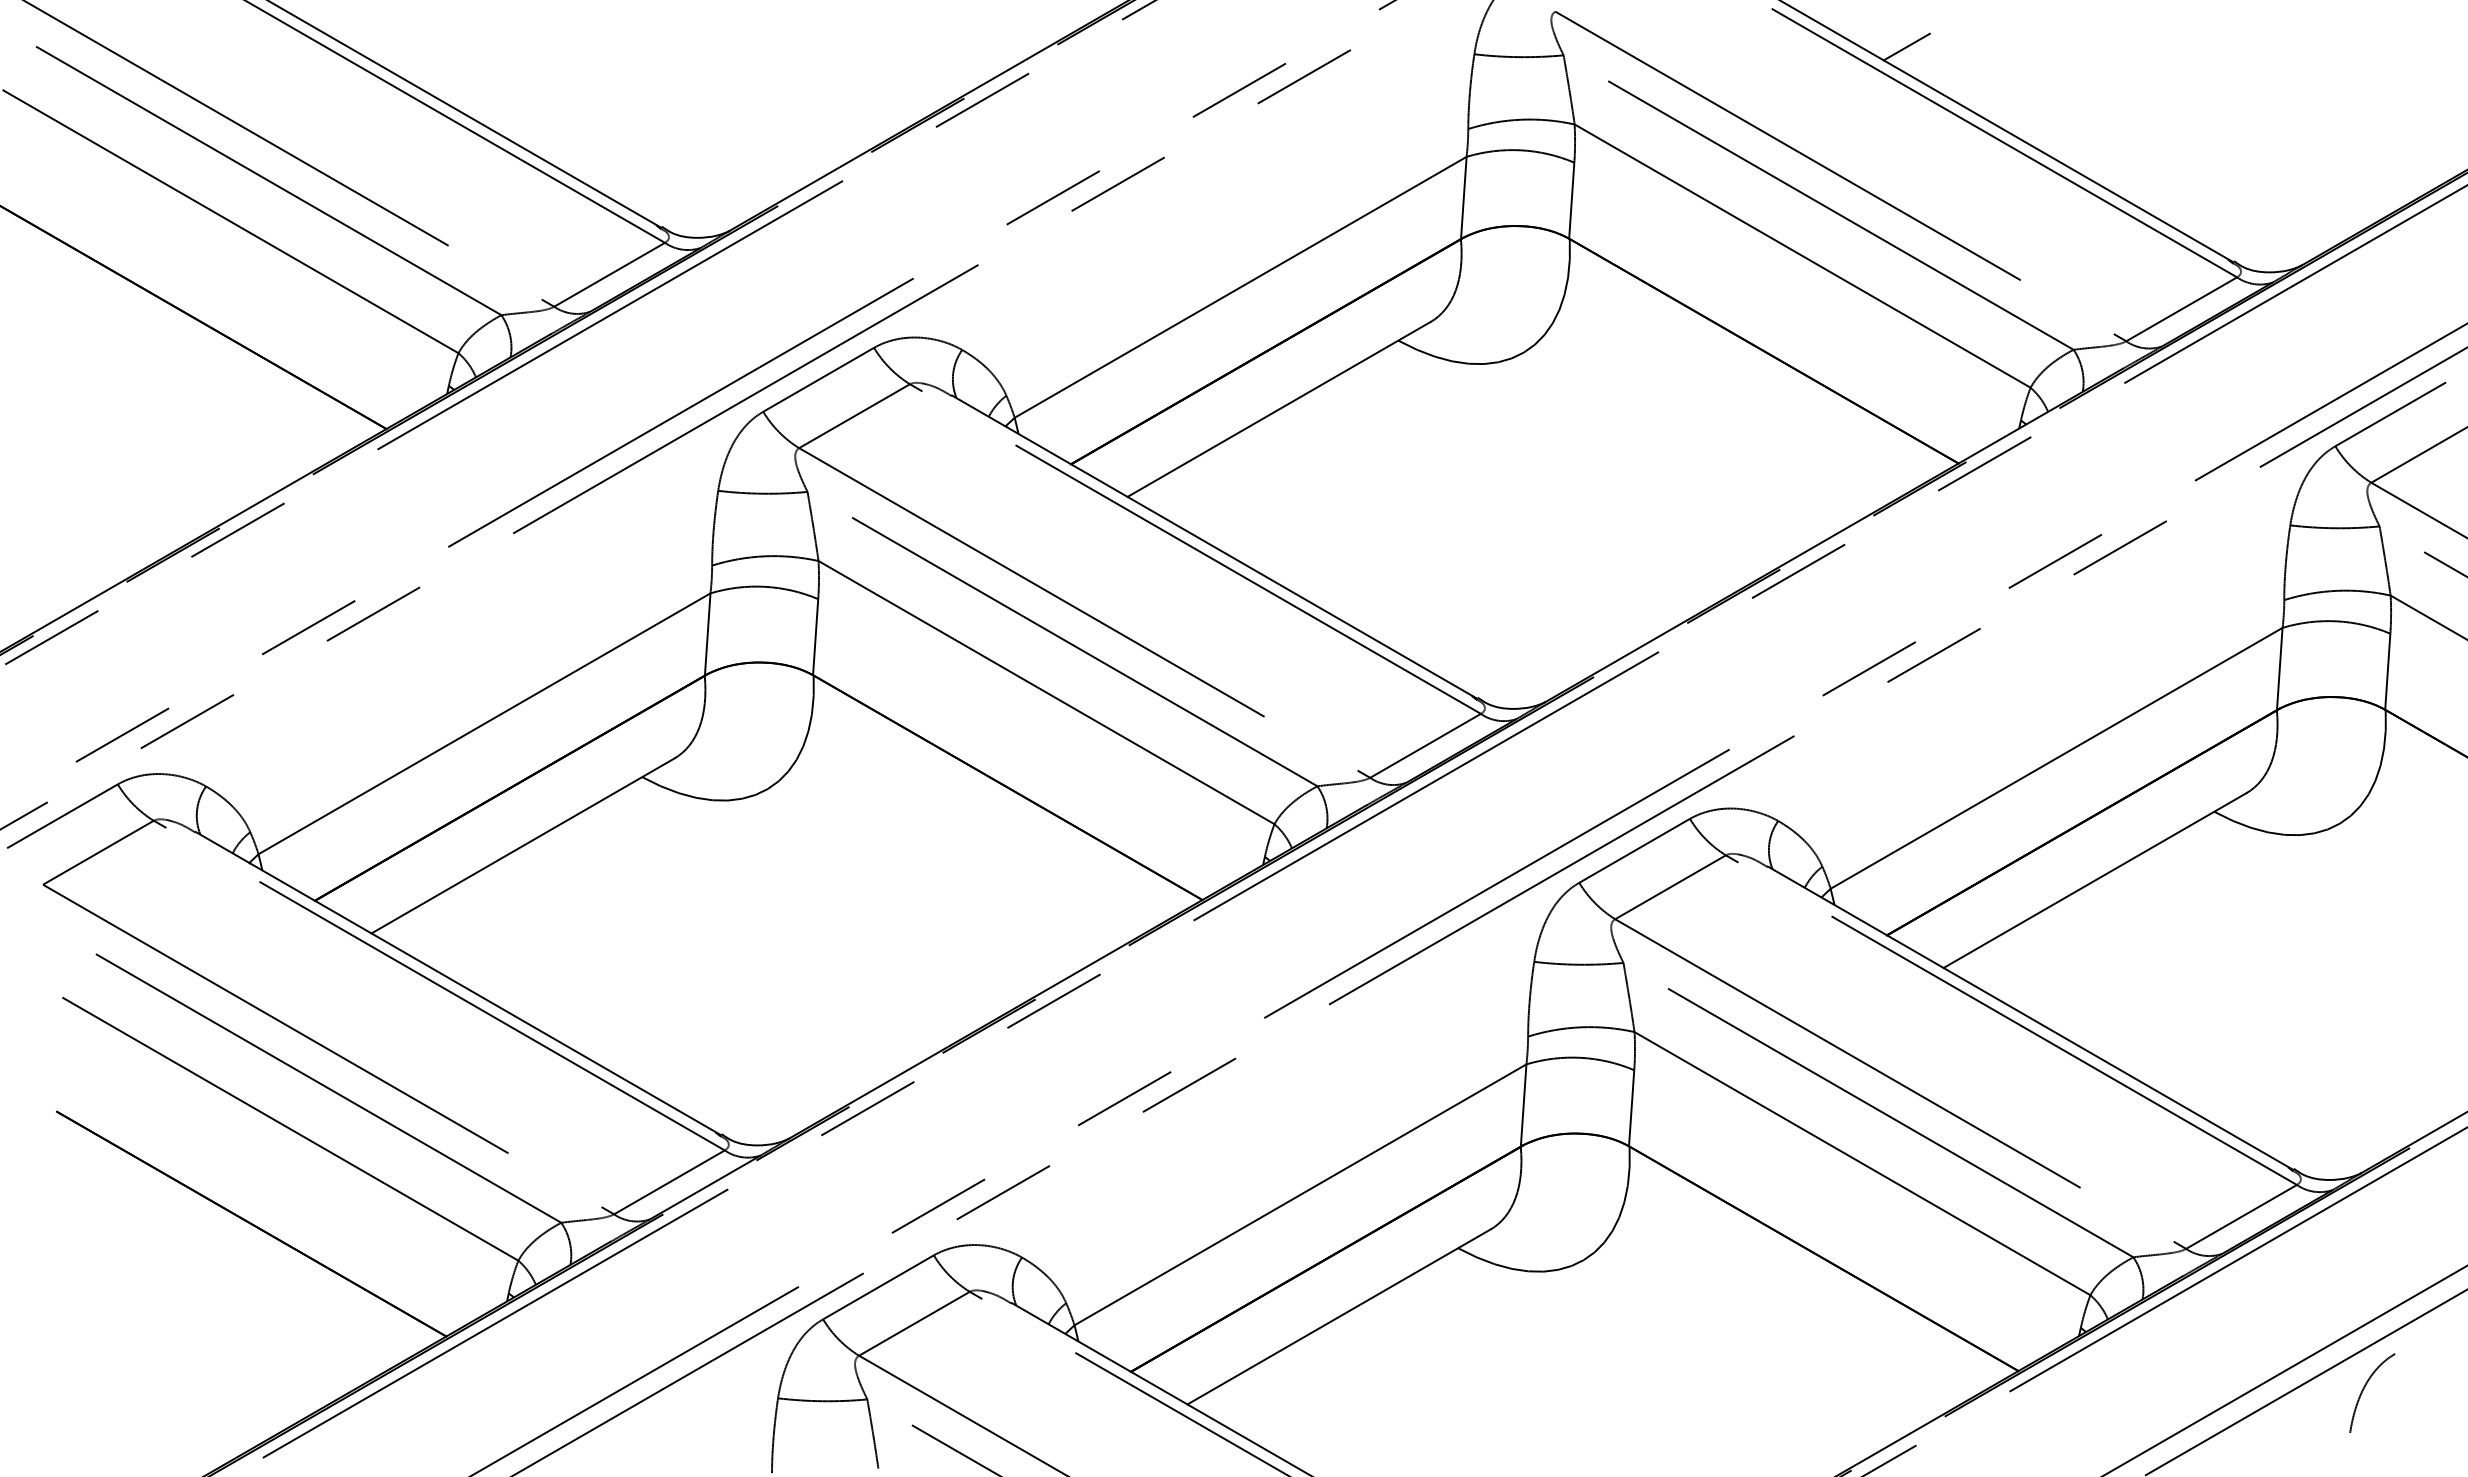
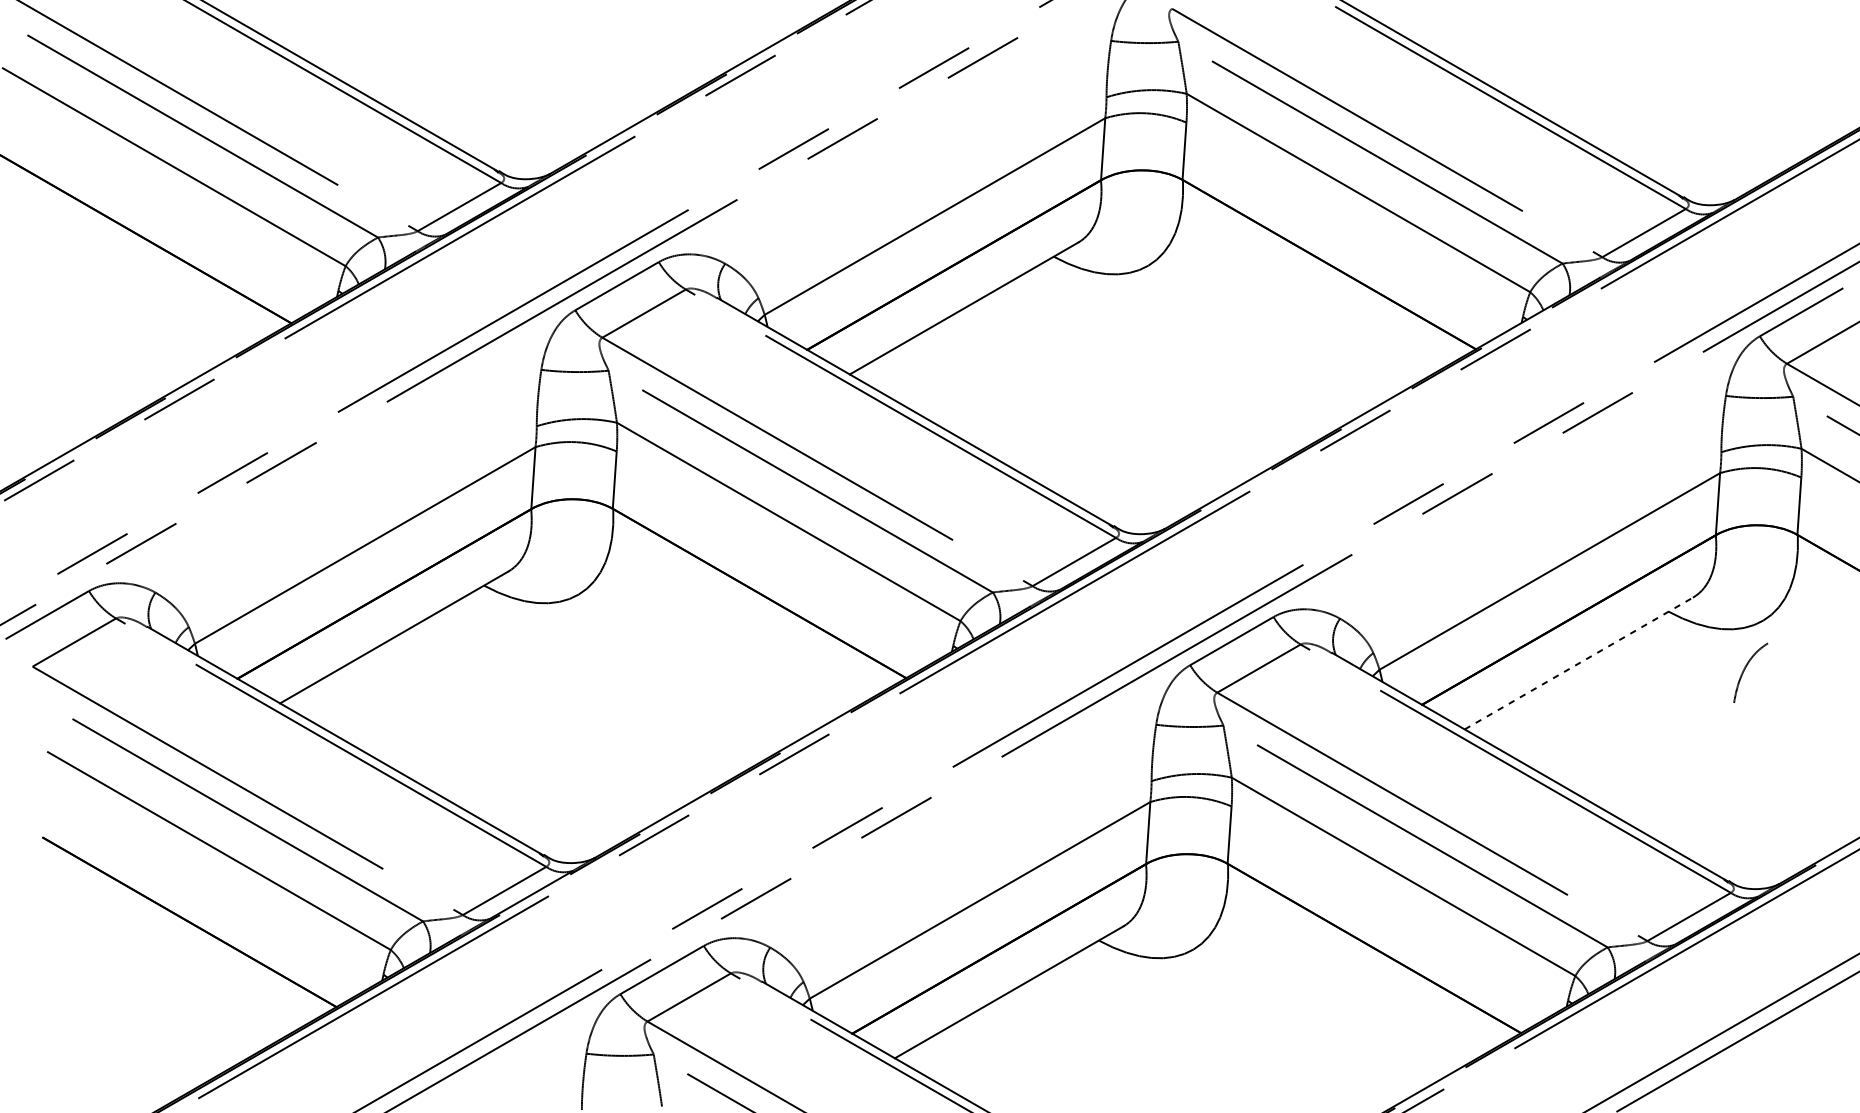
line: (1906, 46) -> (1436, 35), removed
line: (2095, 880) -> (1579, 663), solid -> dashed
curve: (2364, 1389) -> (1744, 670), moved

